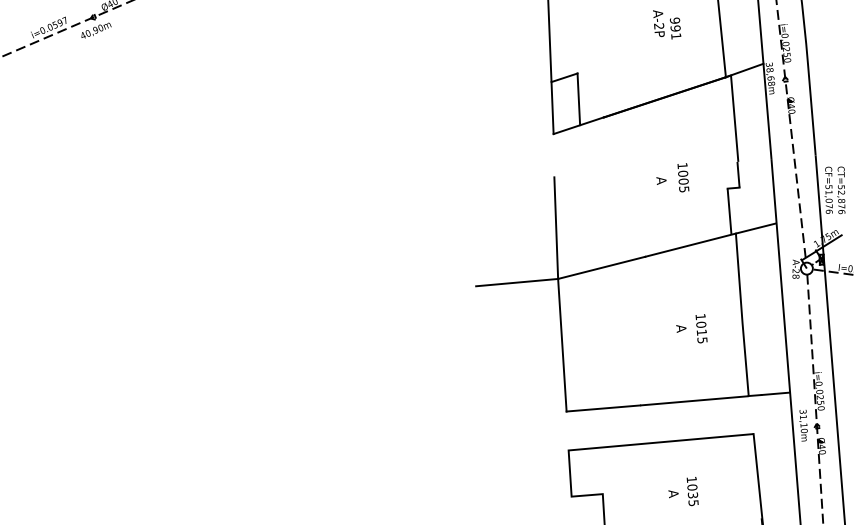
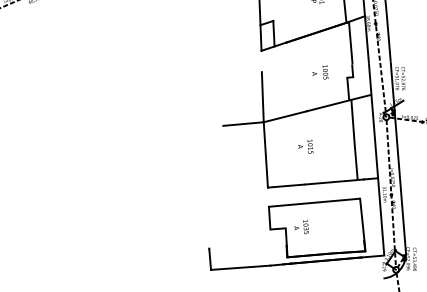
text: (691, 328) -> (305, 146), moved
text: (683, 492) -> (301, 227), moved

